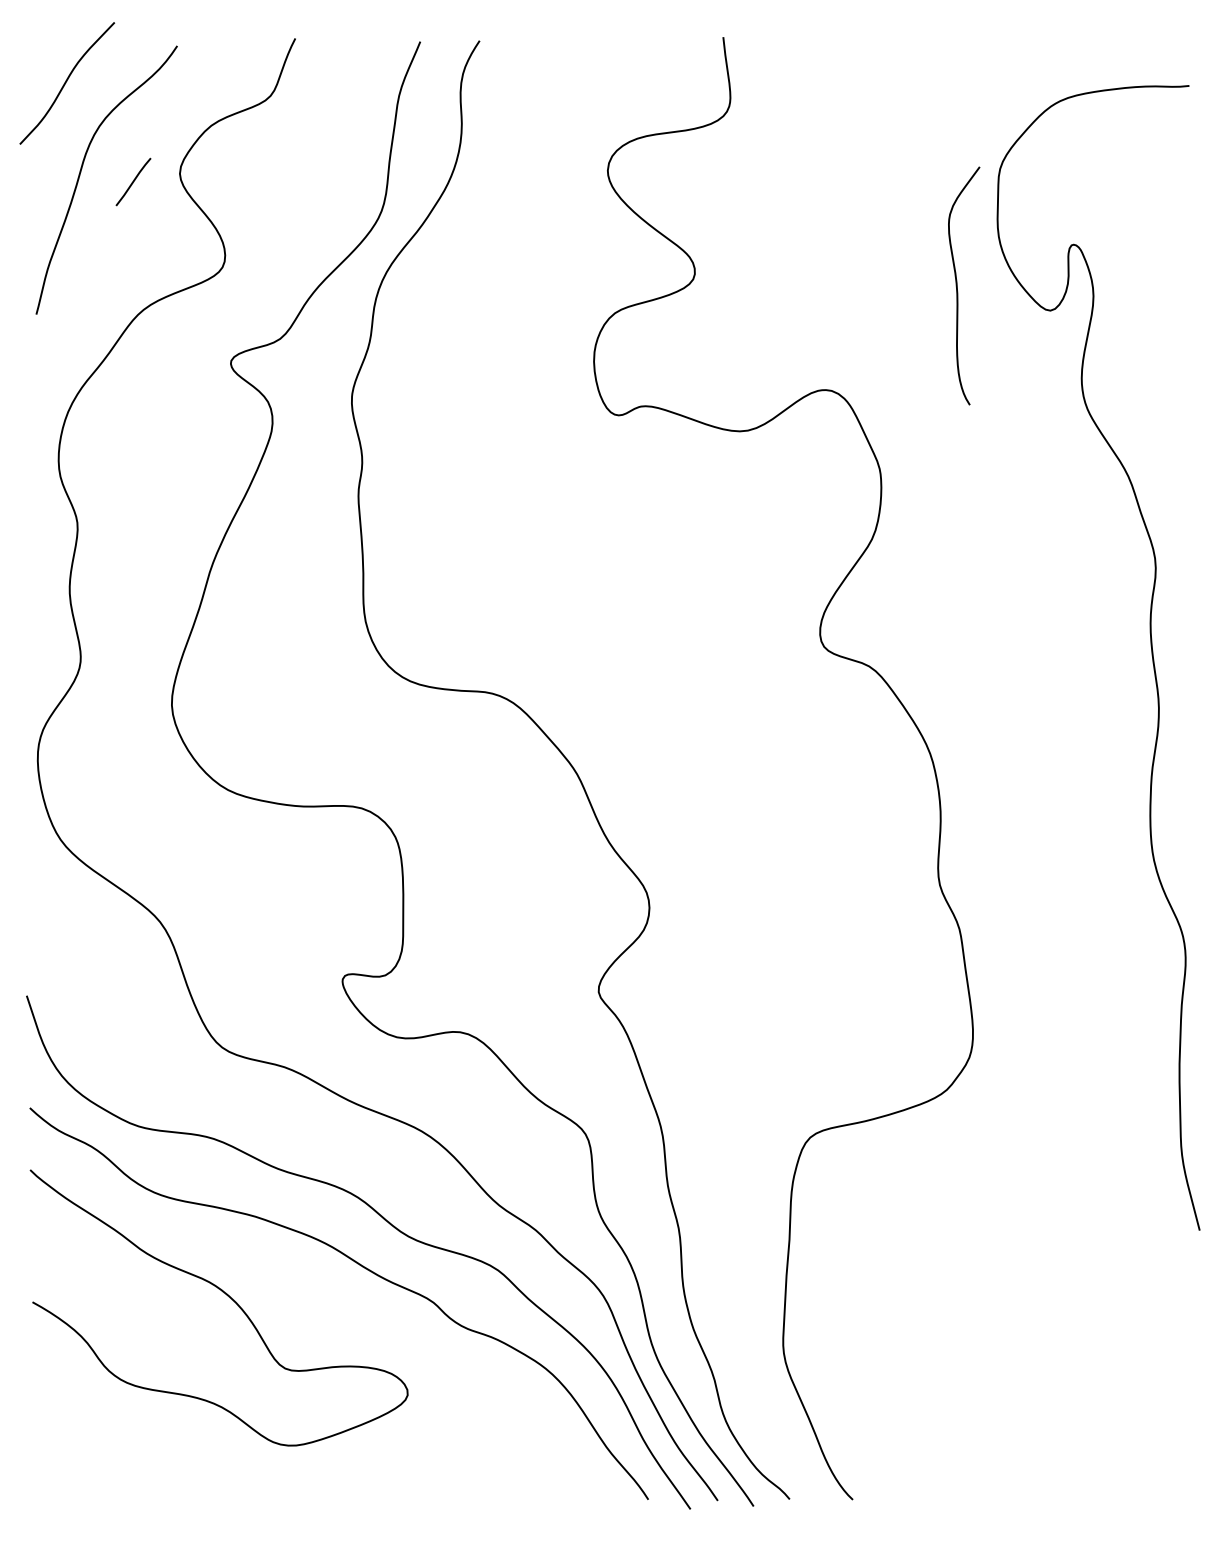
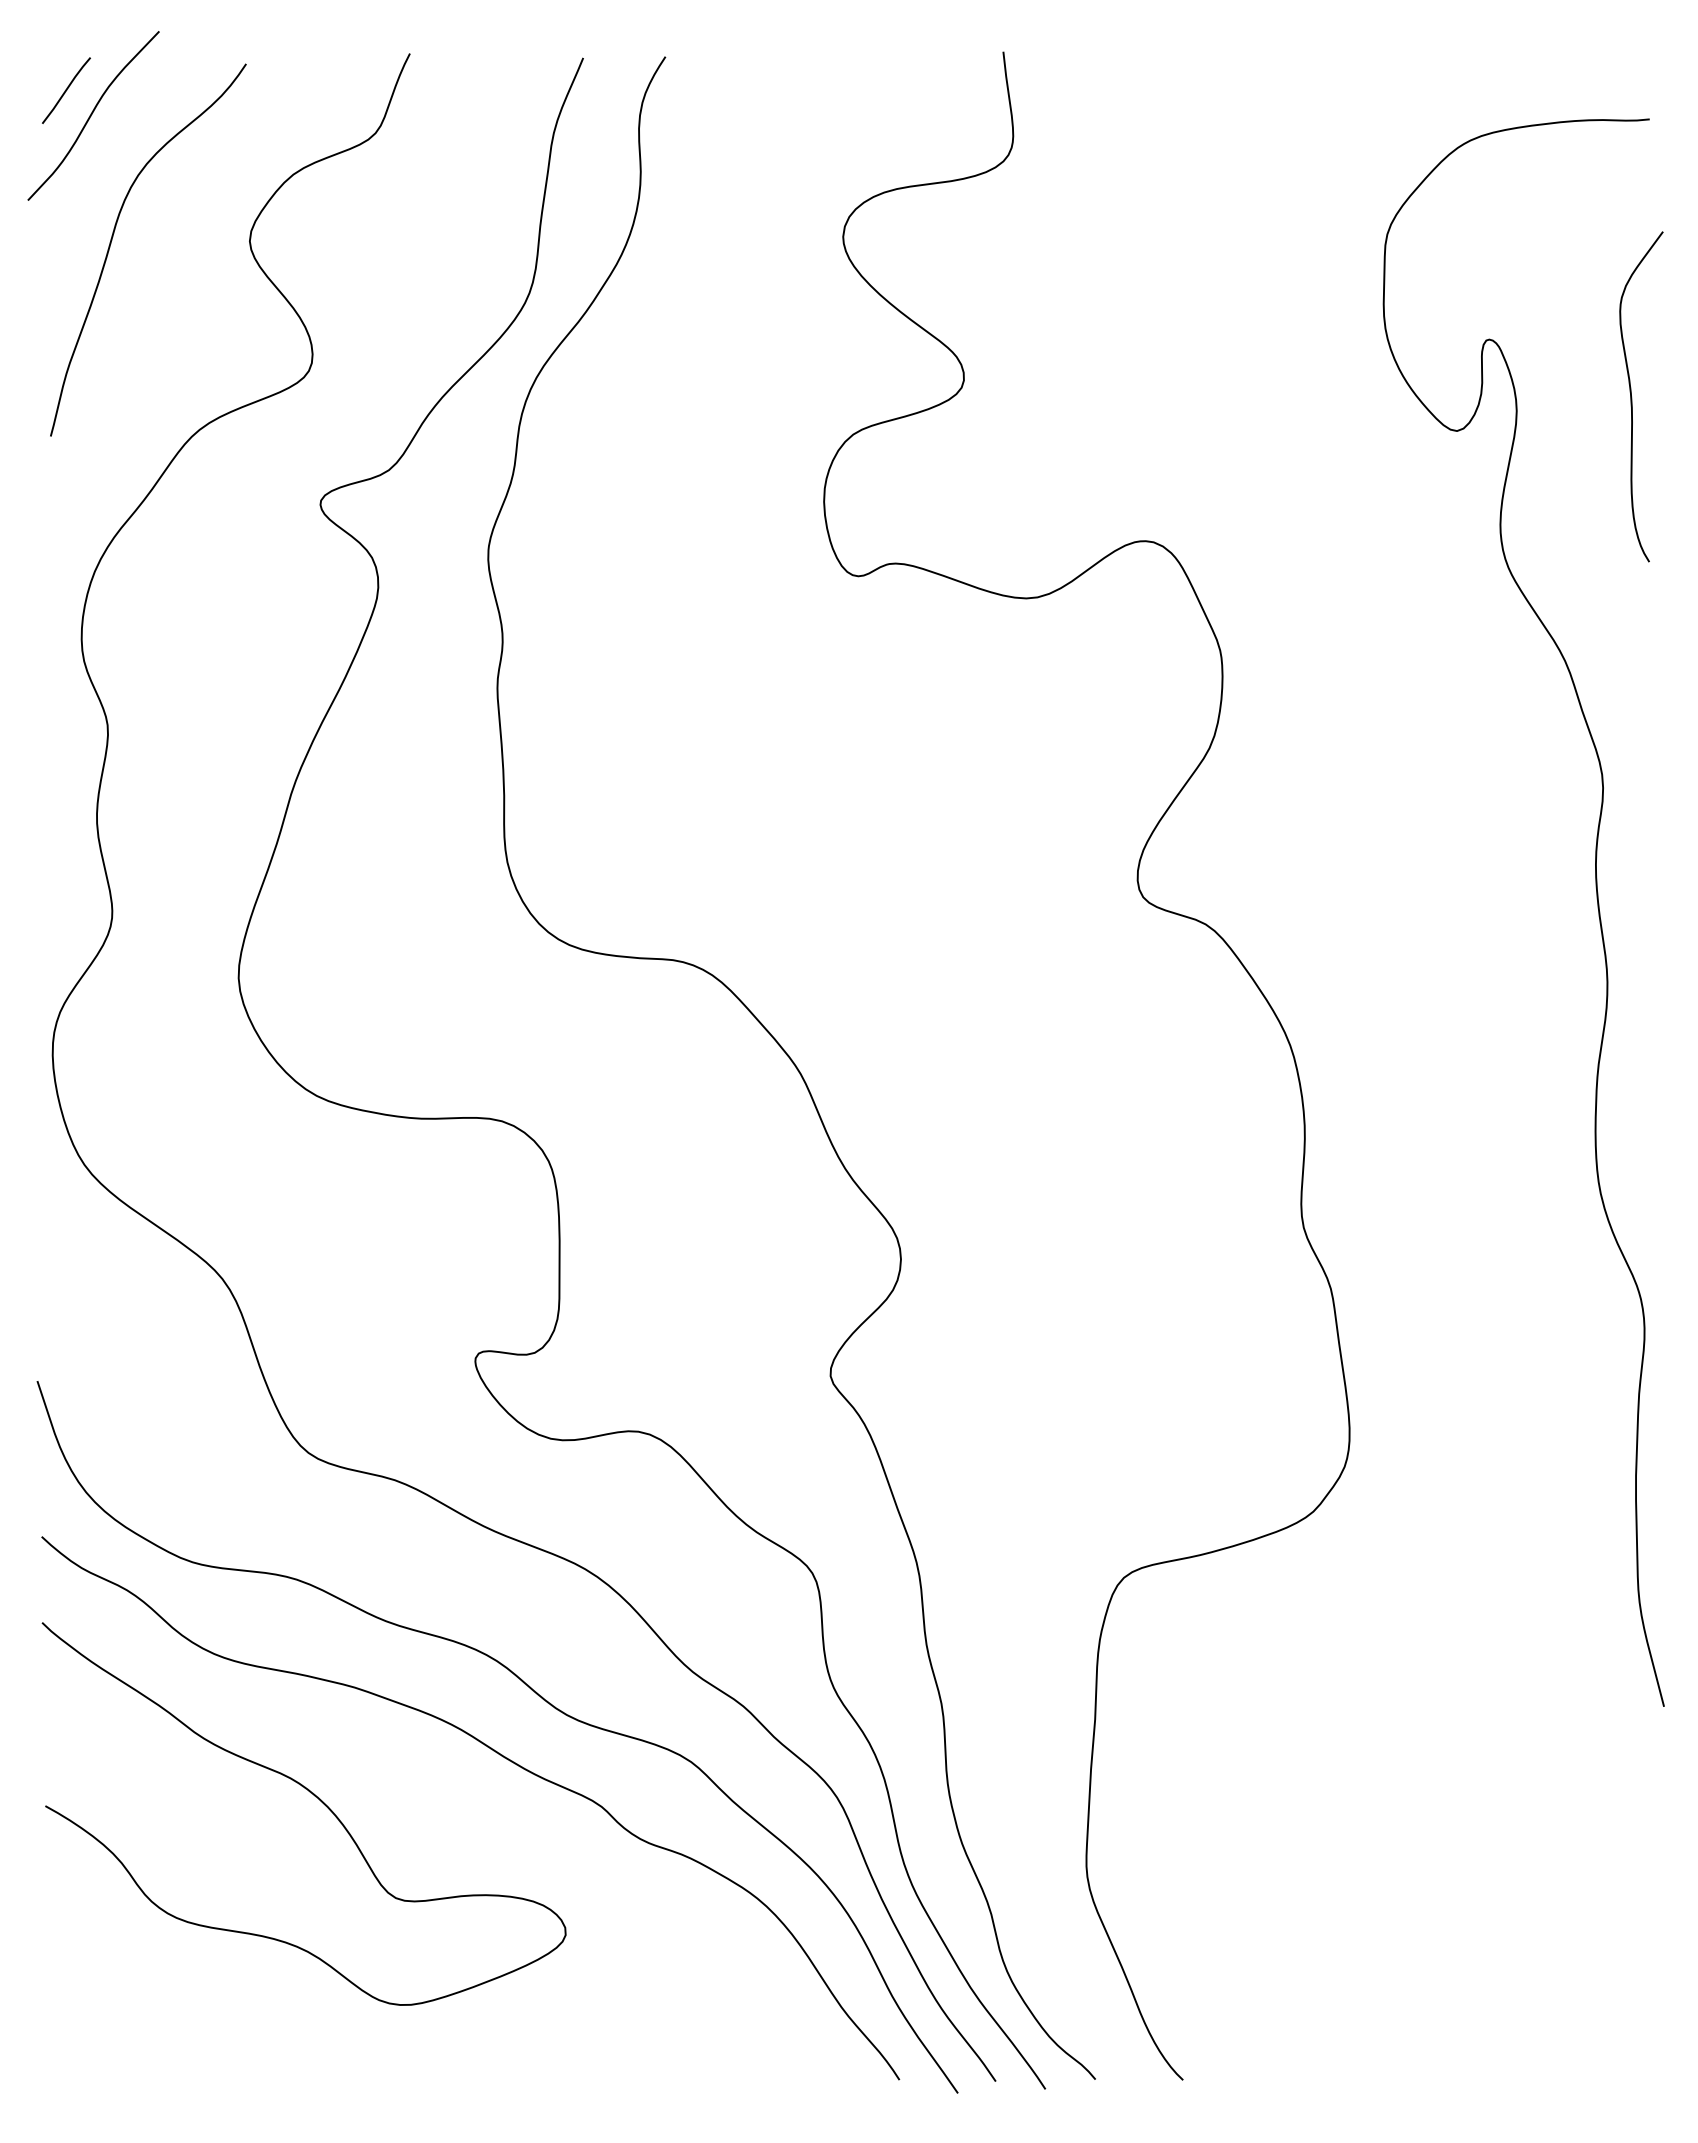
line: (133, 181) -> (66, 90), moved
curve: (957, 286) -> (1632, 397), moved

